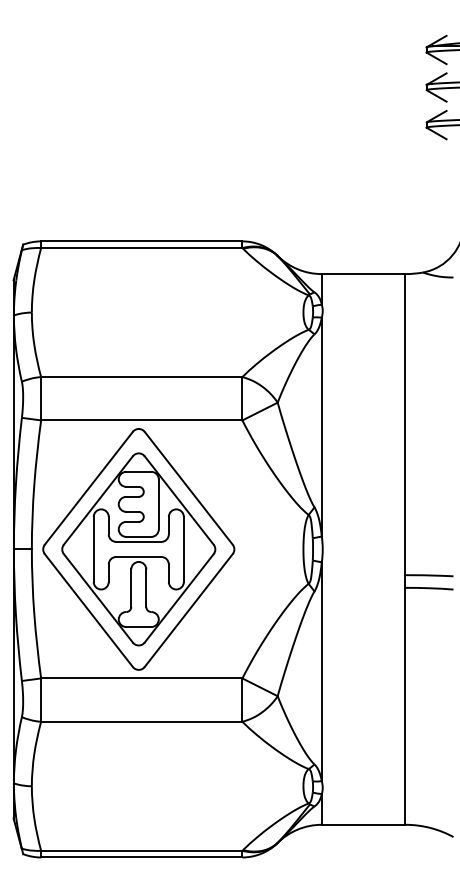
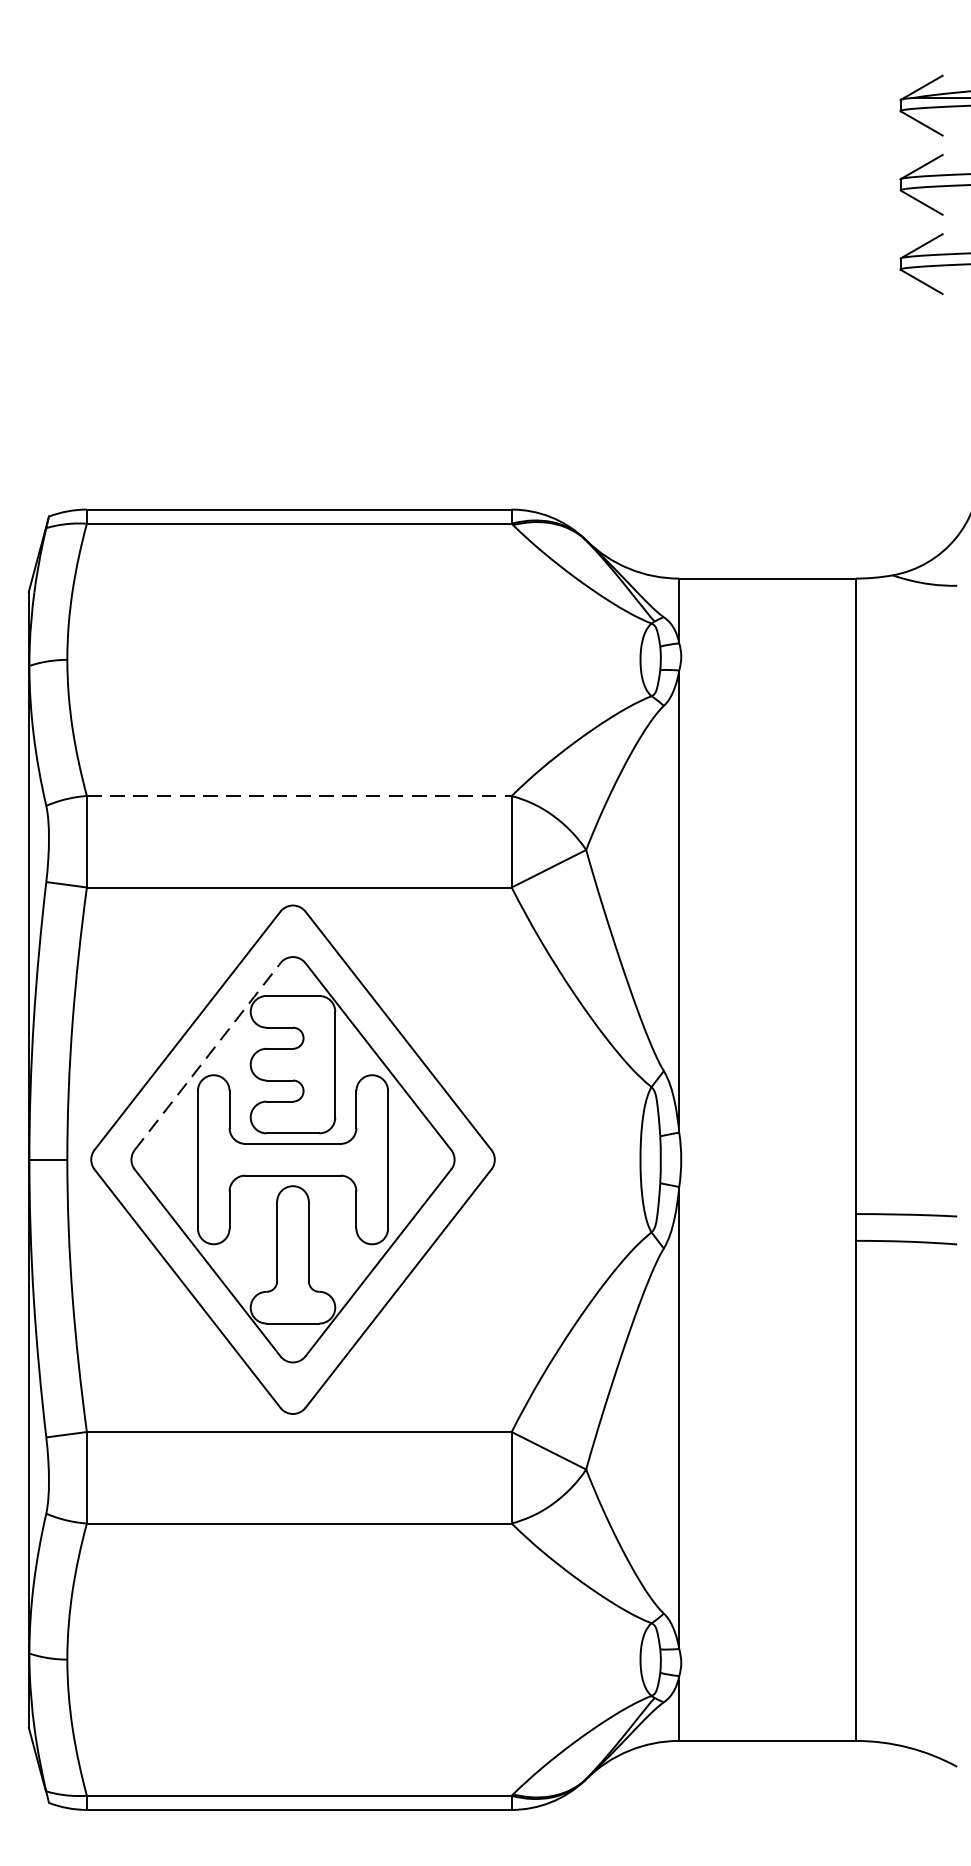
line: (141, 377) -> (298, 796), solid -> dashed
line: (98, 500) -> (207, 1056), solid -> dashed

